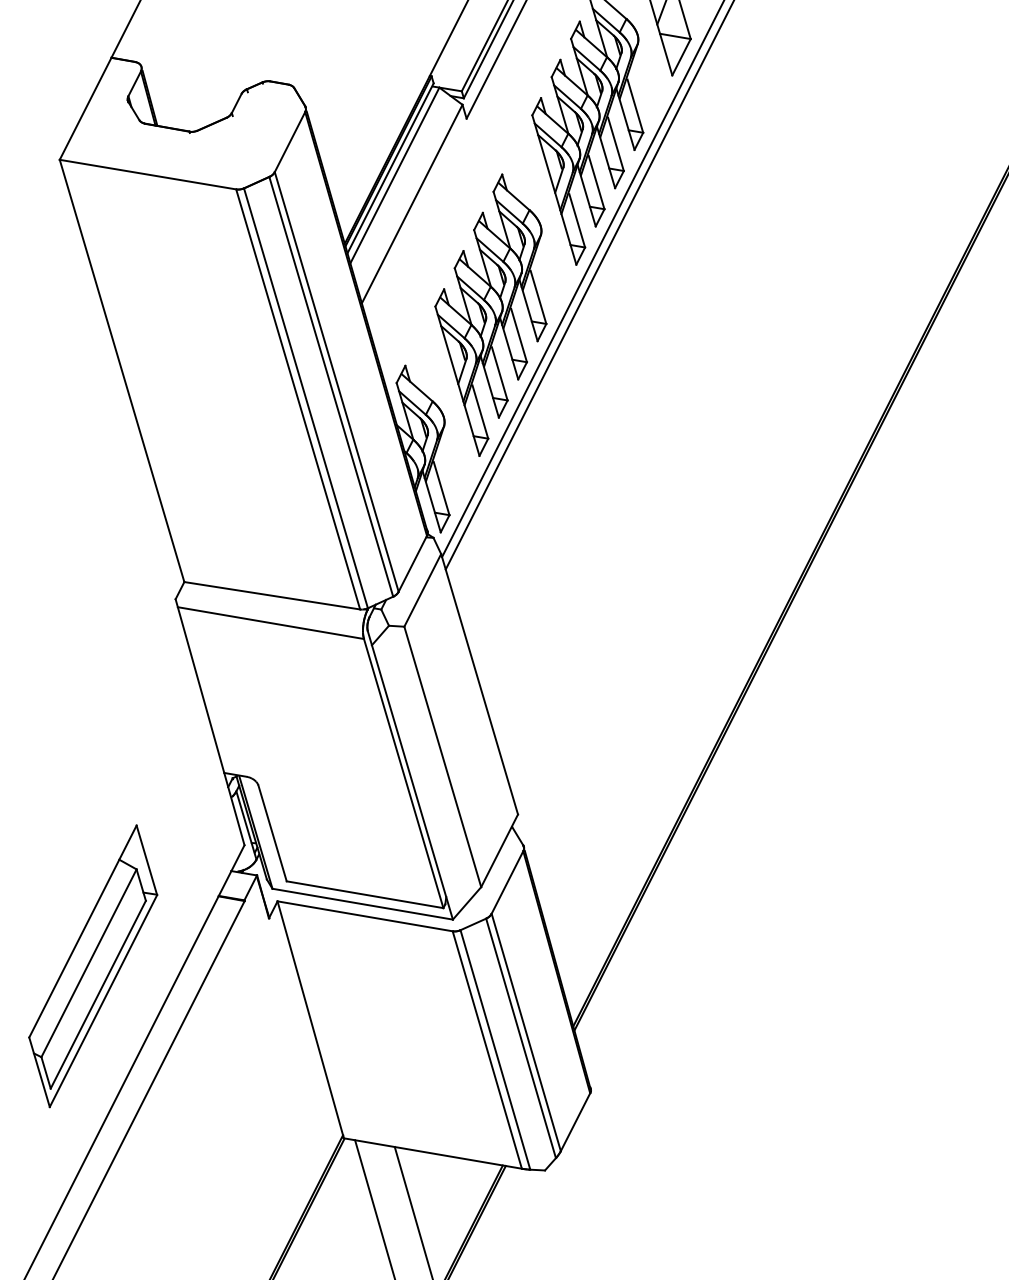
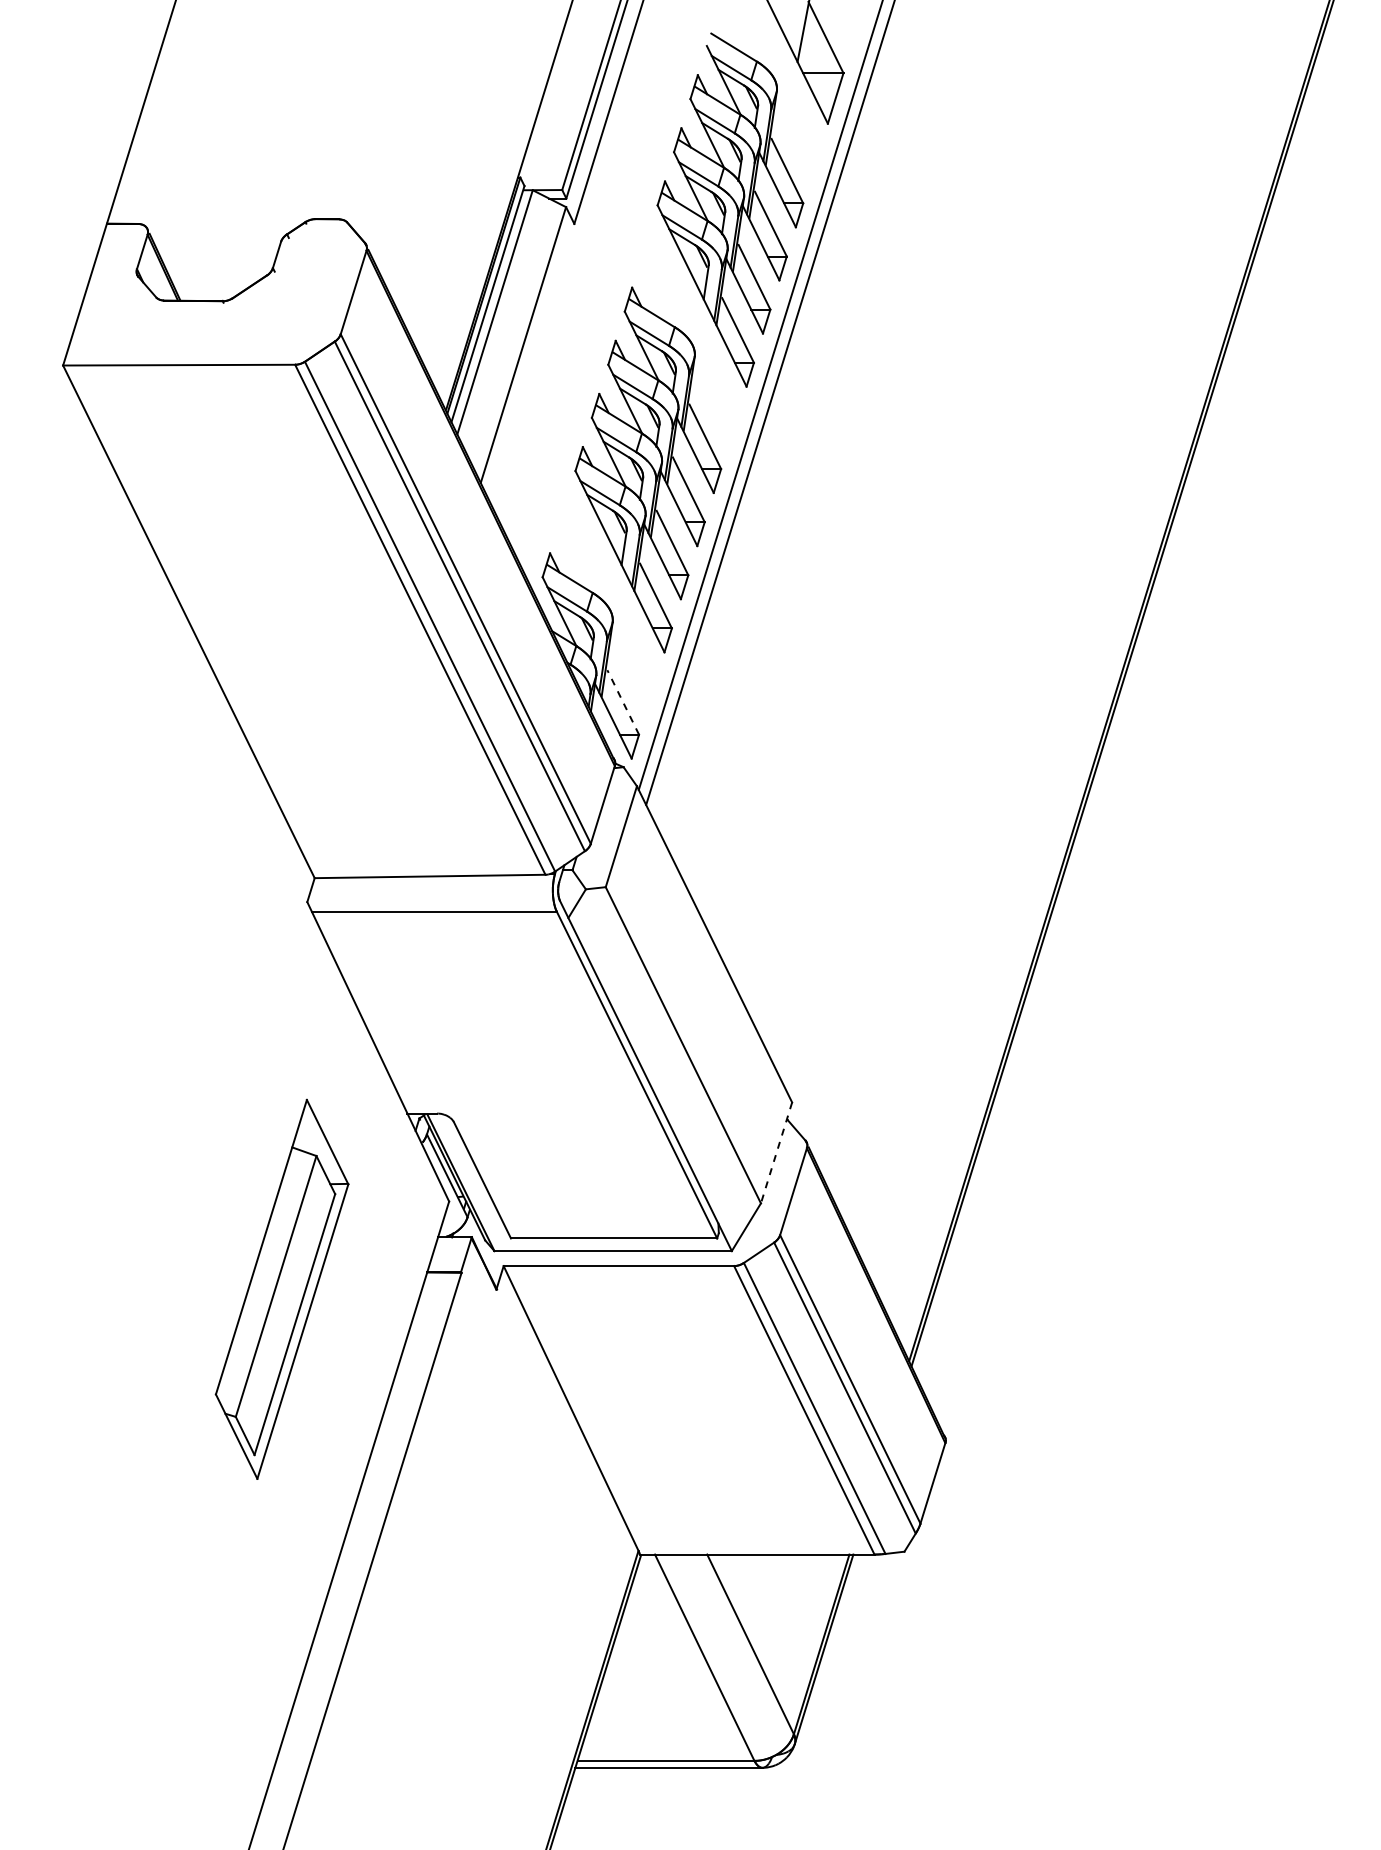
line: (441, 488) -> (623, 702), solid -> dashed
line: (499, 850) -> (776, 1152), solid -> dashed
part: (92, 965) -> (281, 1288), moved

